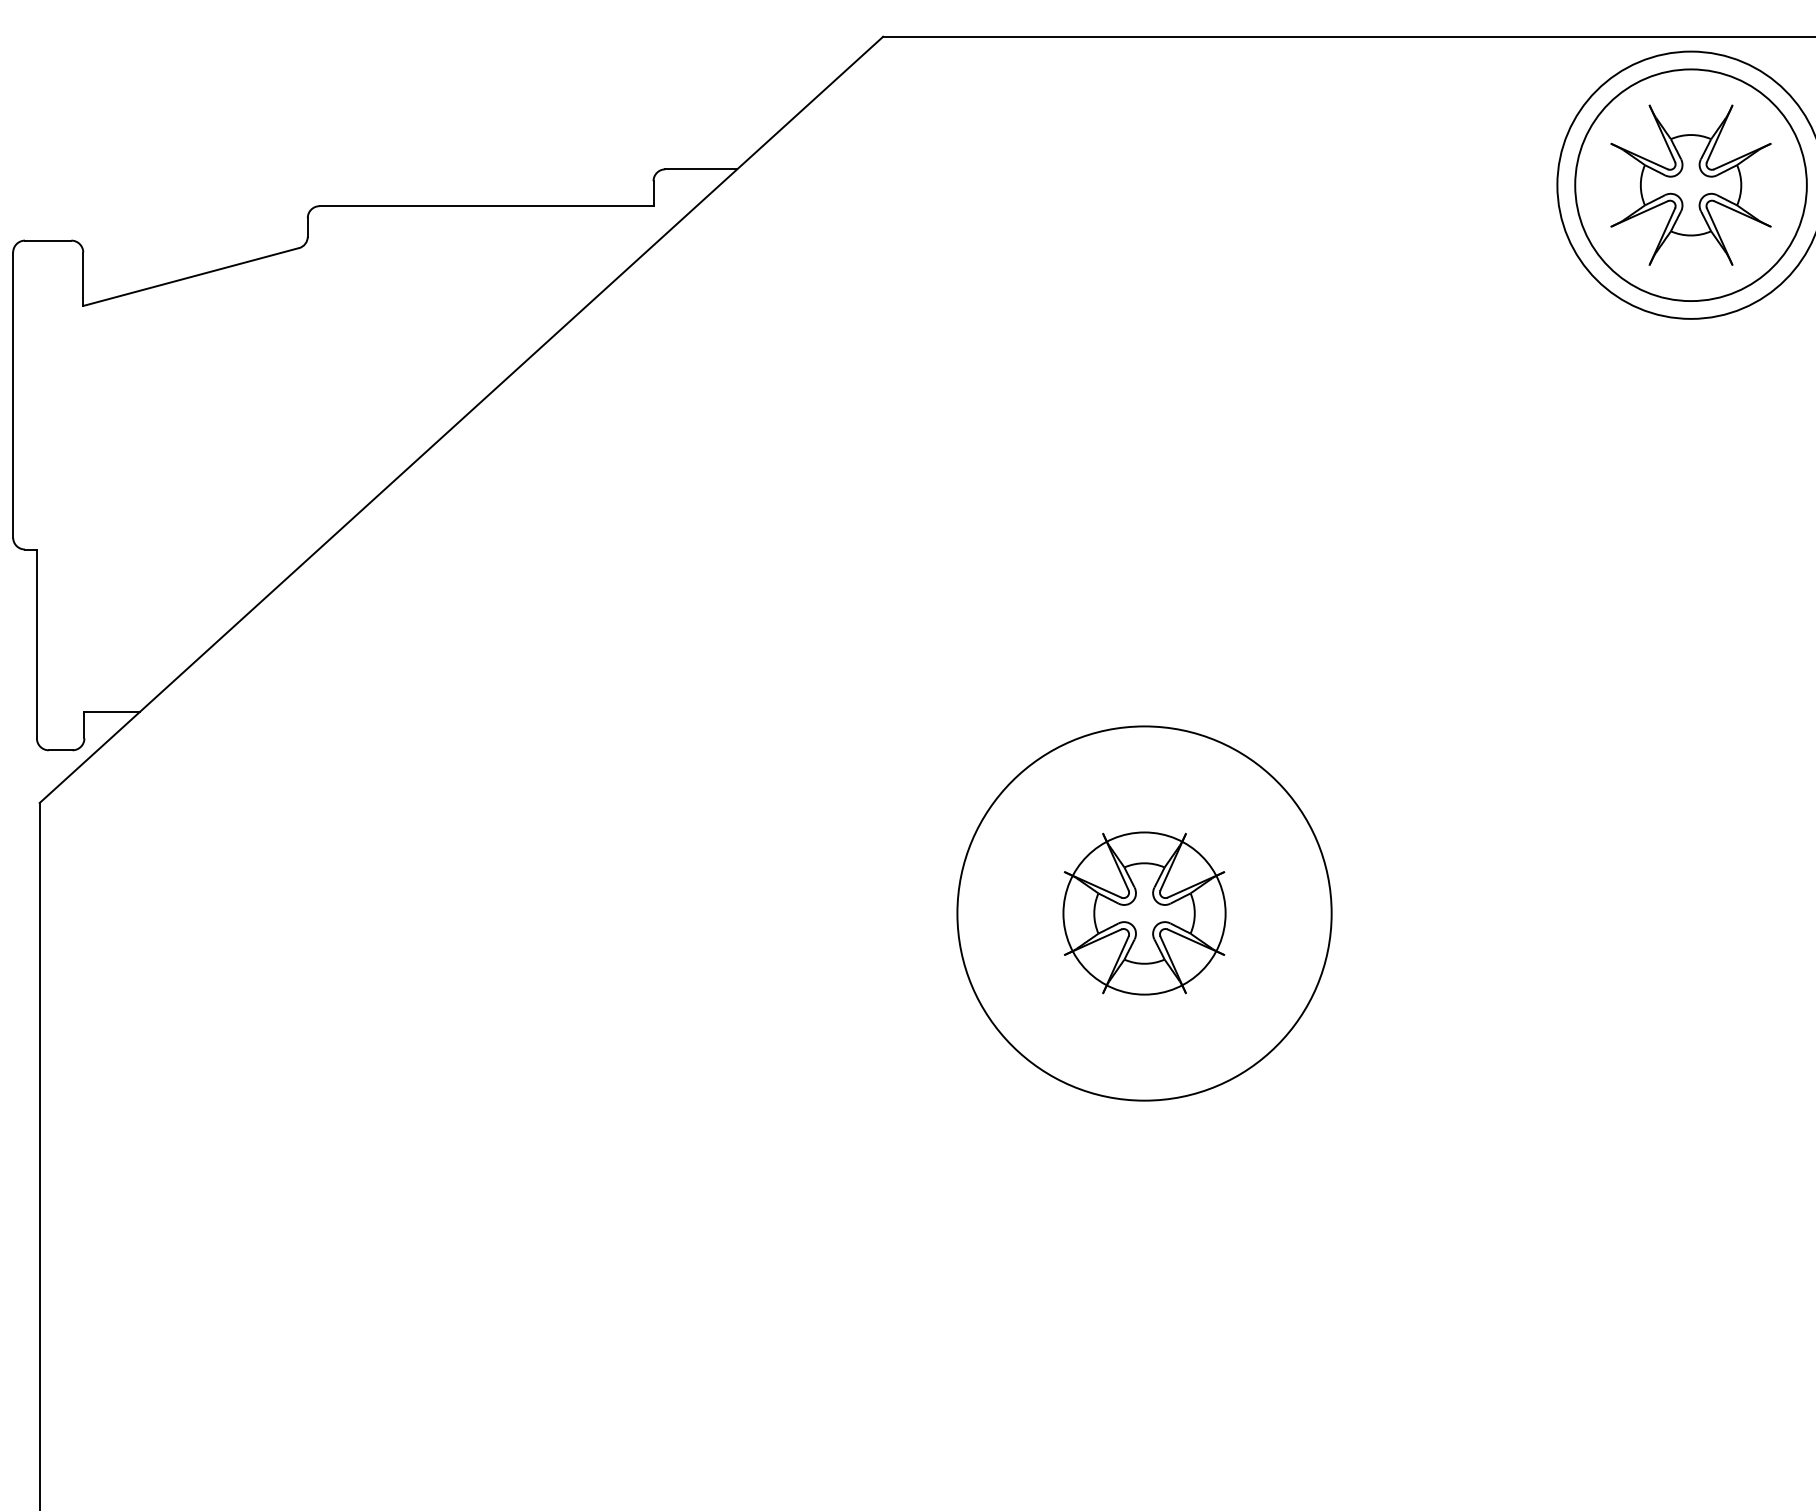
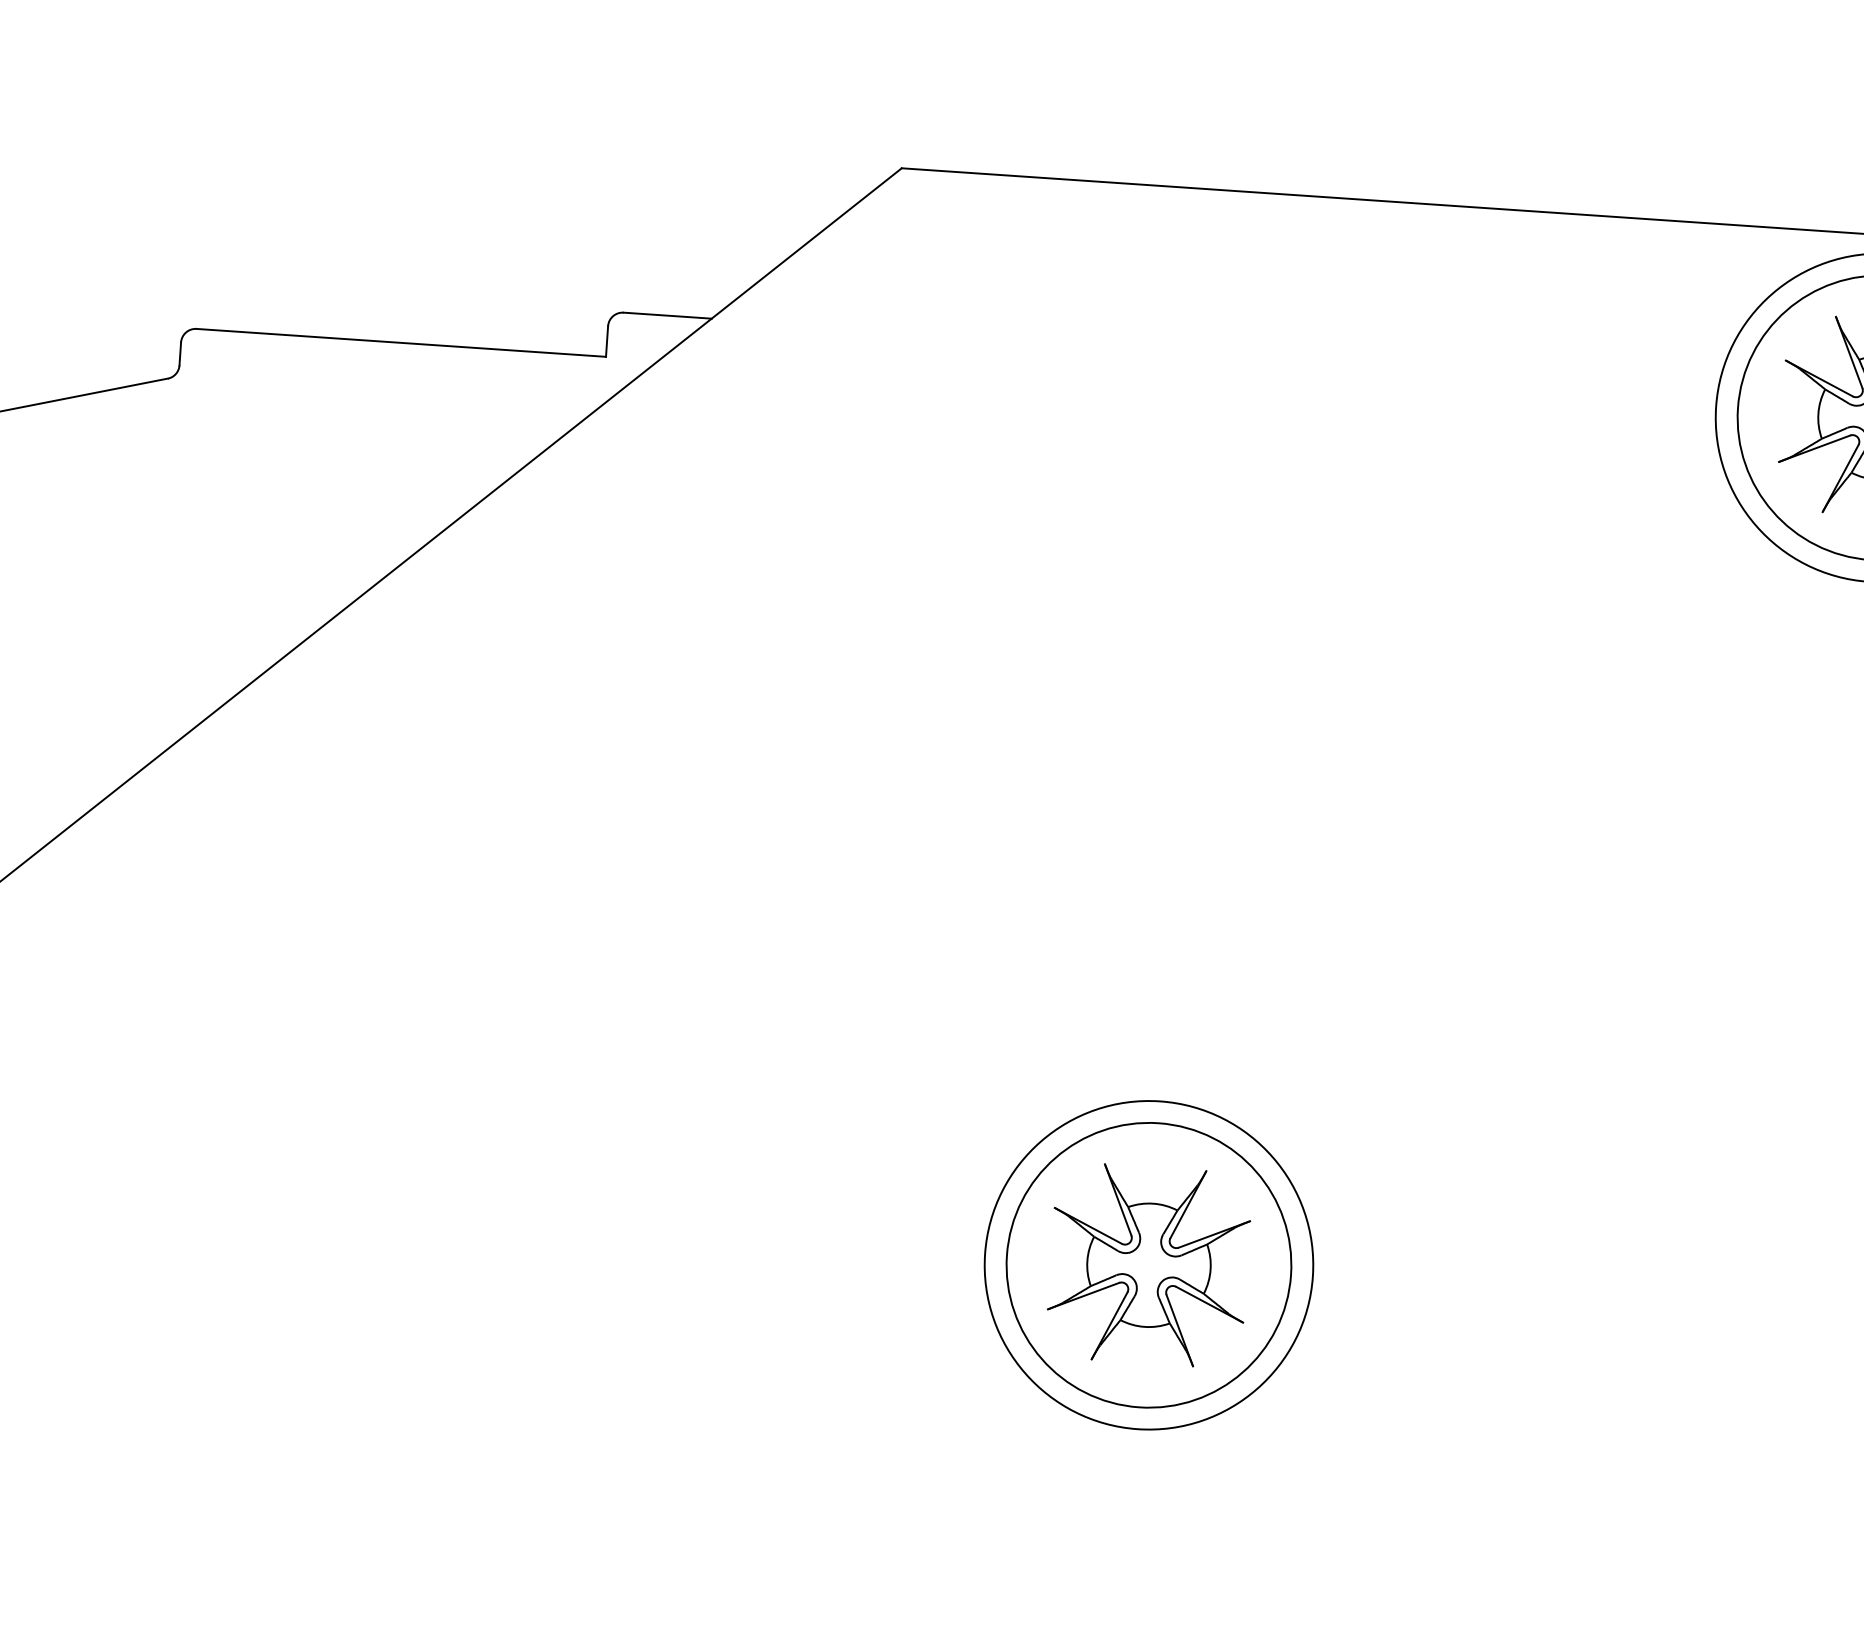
circle: (1144, 913) -> (1148, 1265), size x0.71
circle: (1144, 913) -> (1148, 1265), size x1.43

